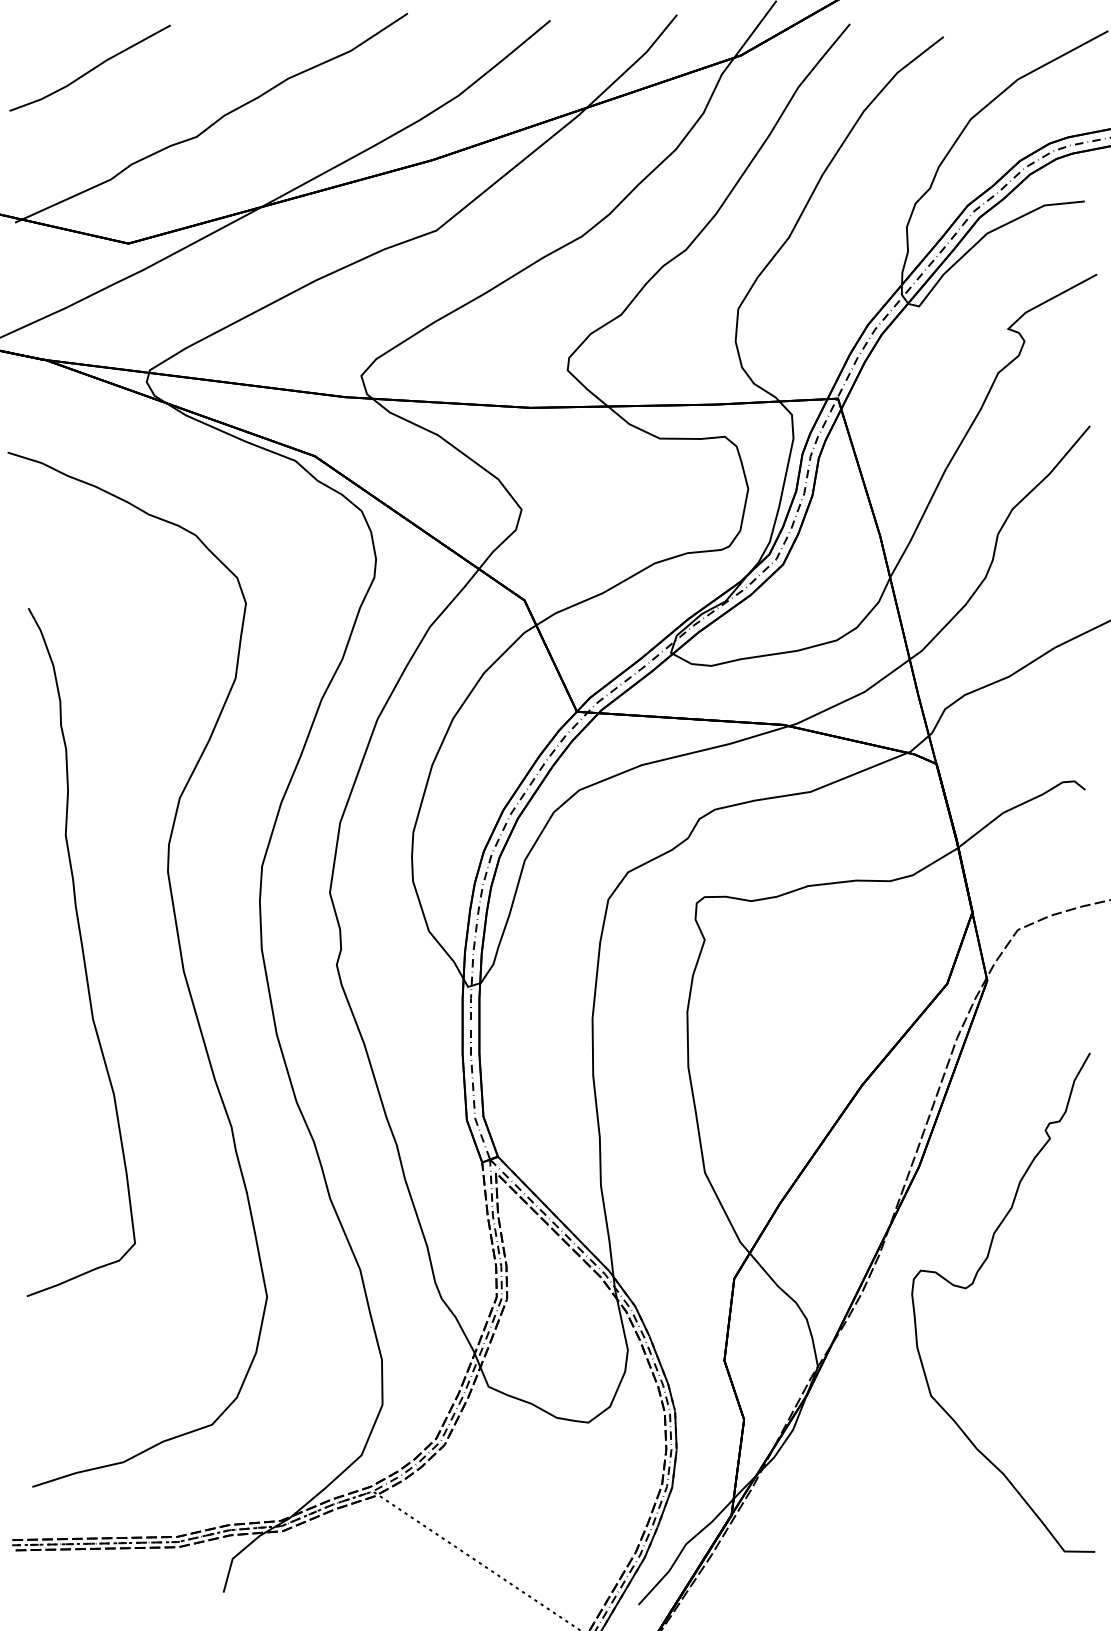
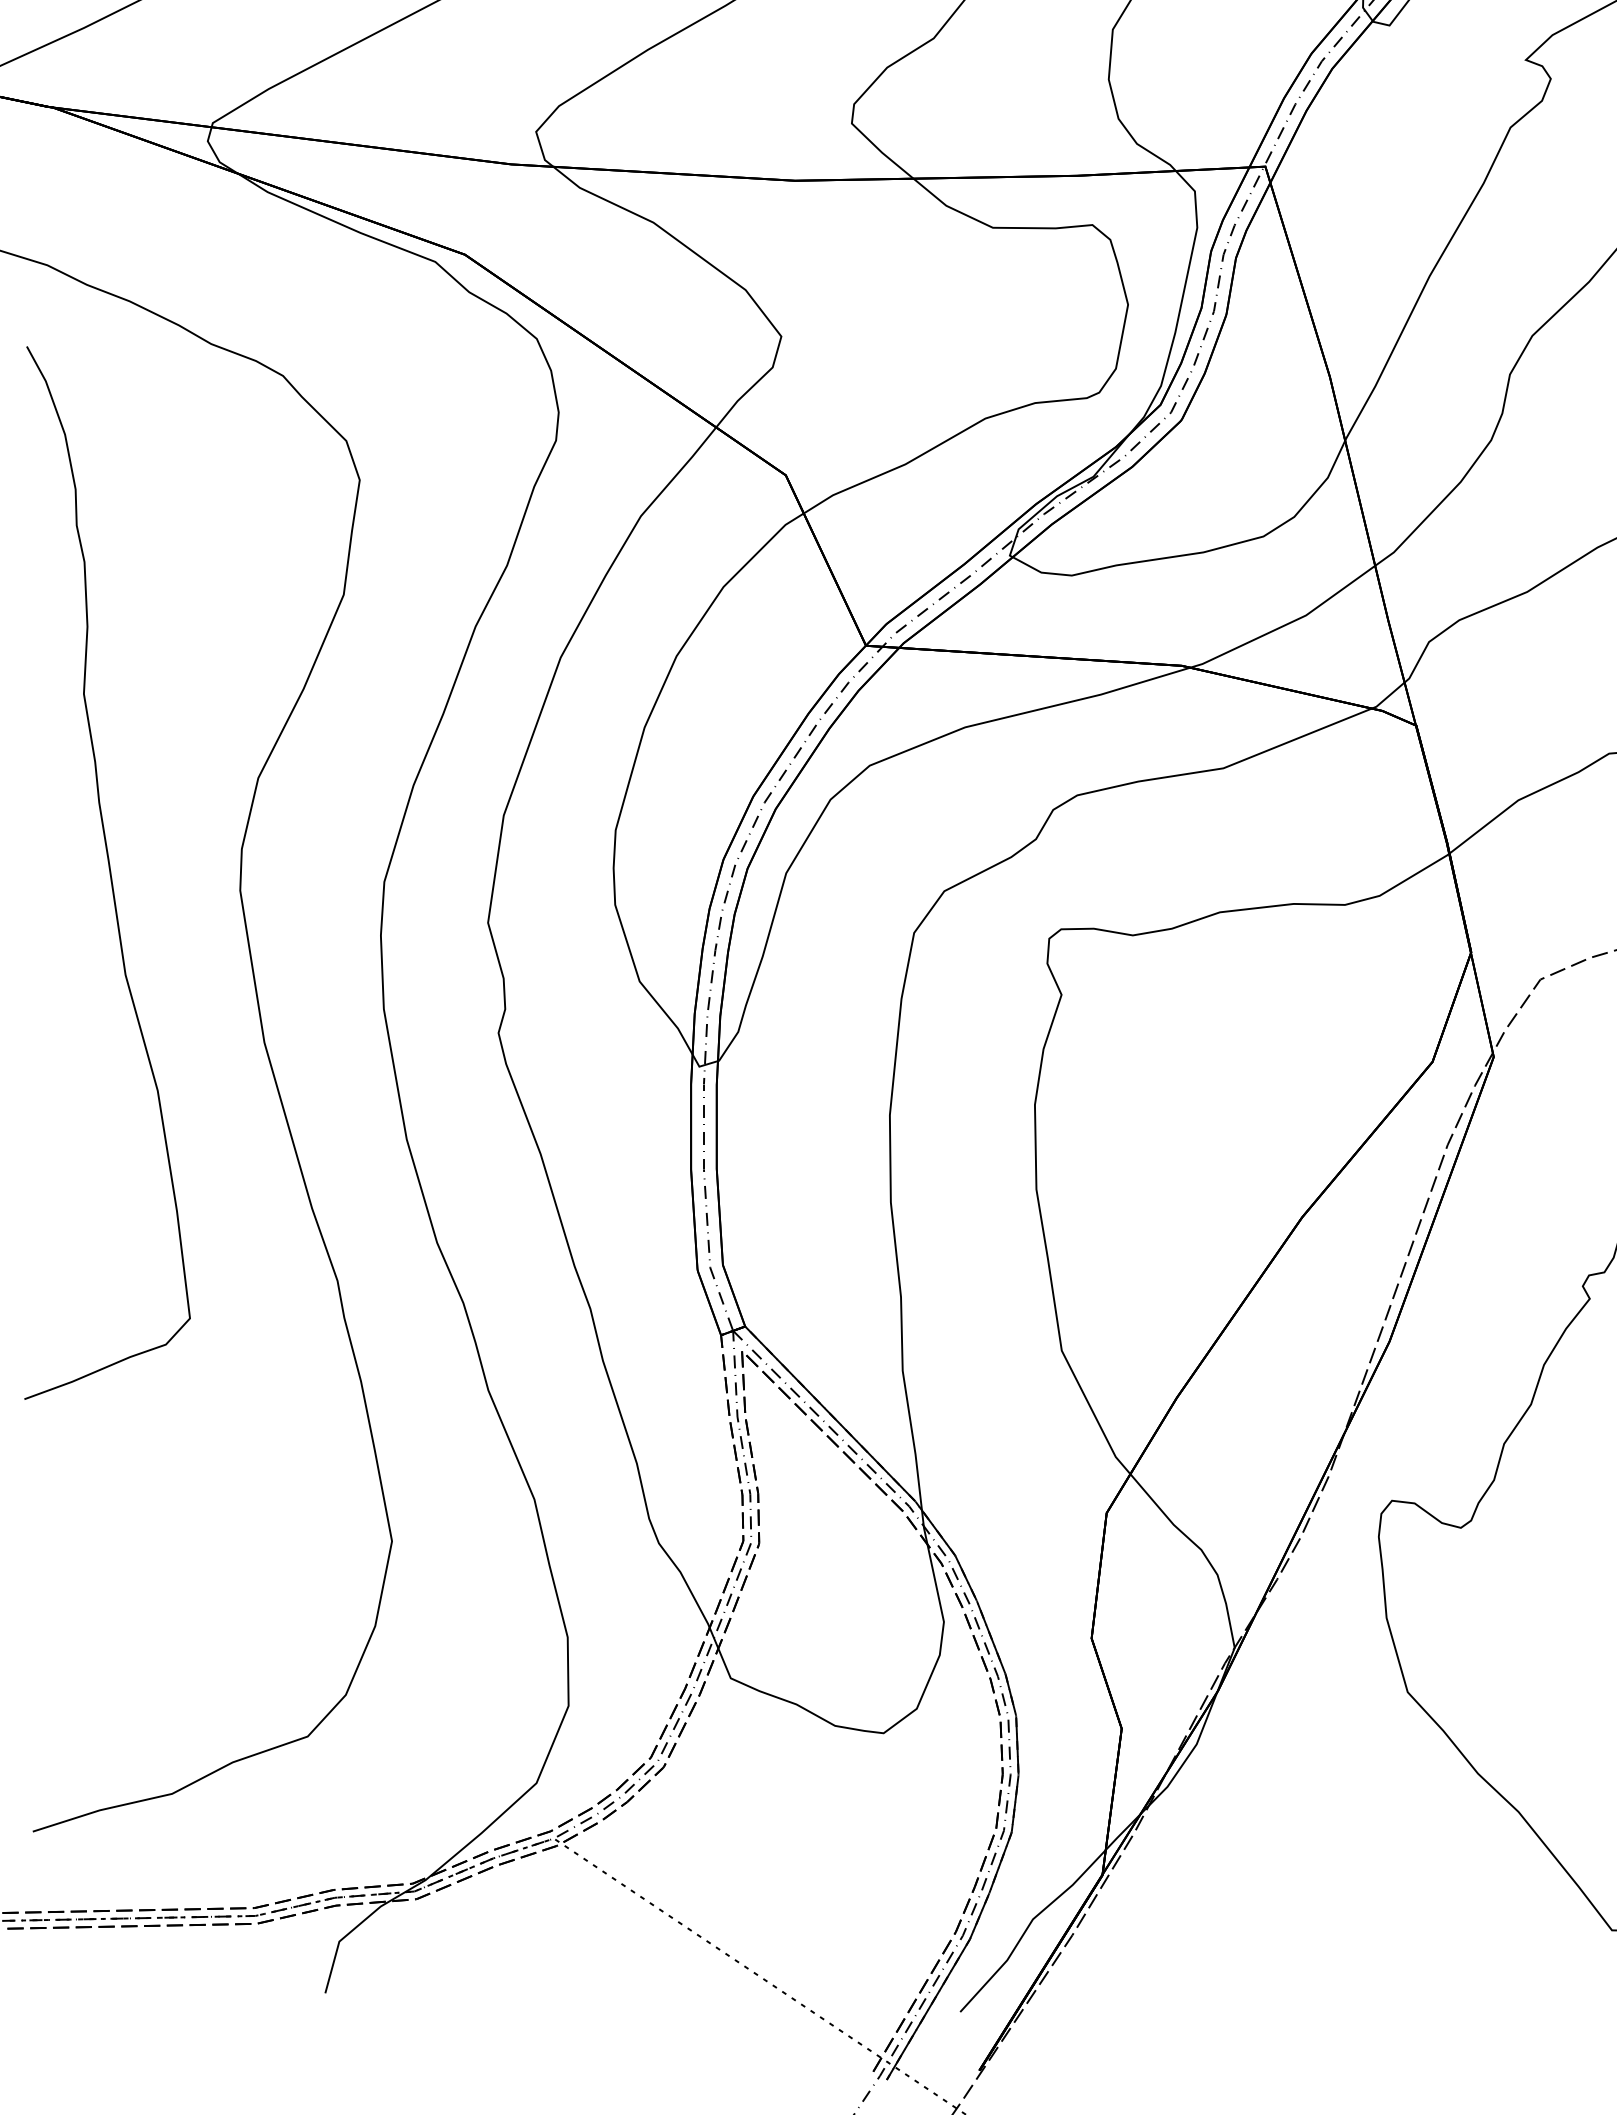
curve: (82, 952) -> (109, 873), moved

